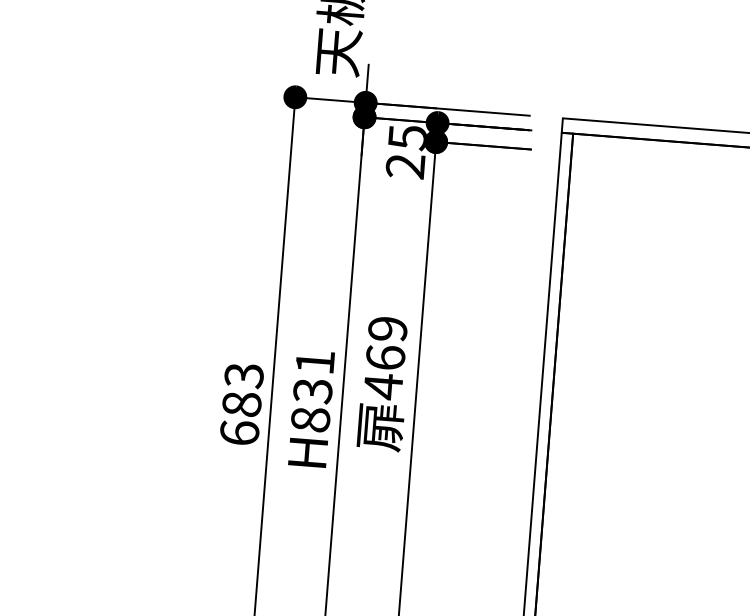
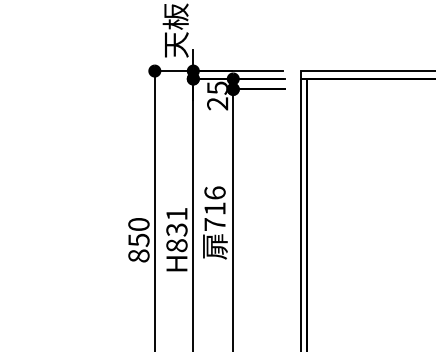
text: (384, 357) -> (214, 208), 469 -> 716
text: (241, 404) -> (138, 240), 683 -> 850

